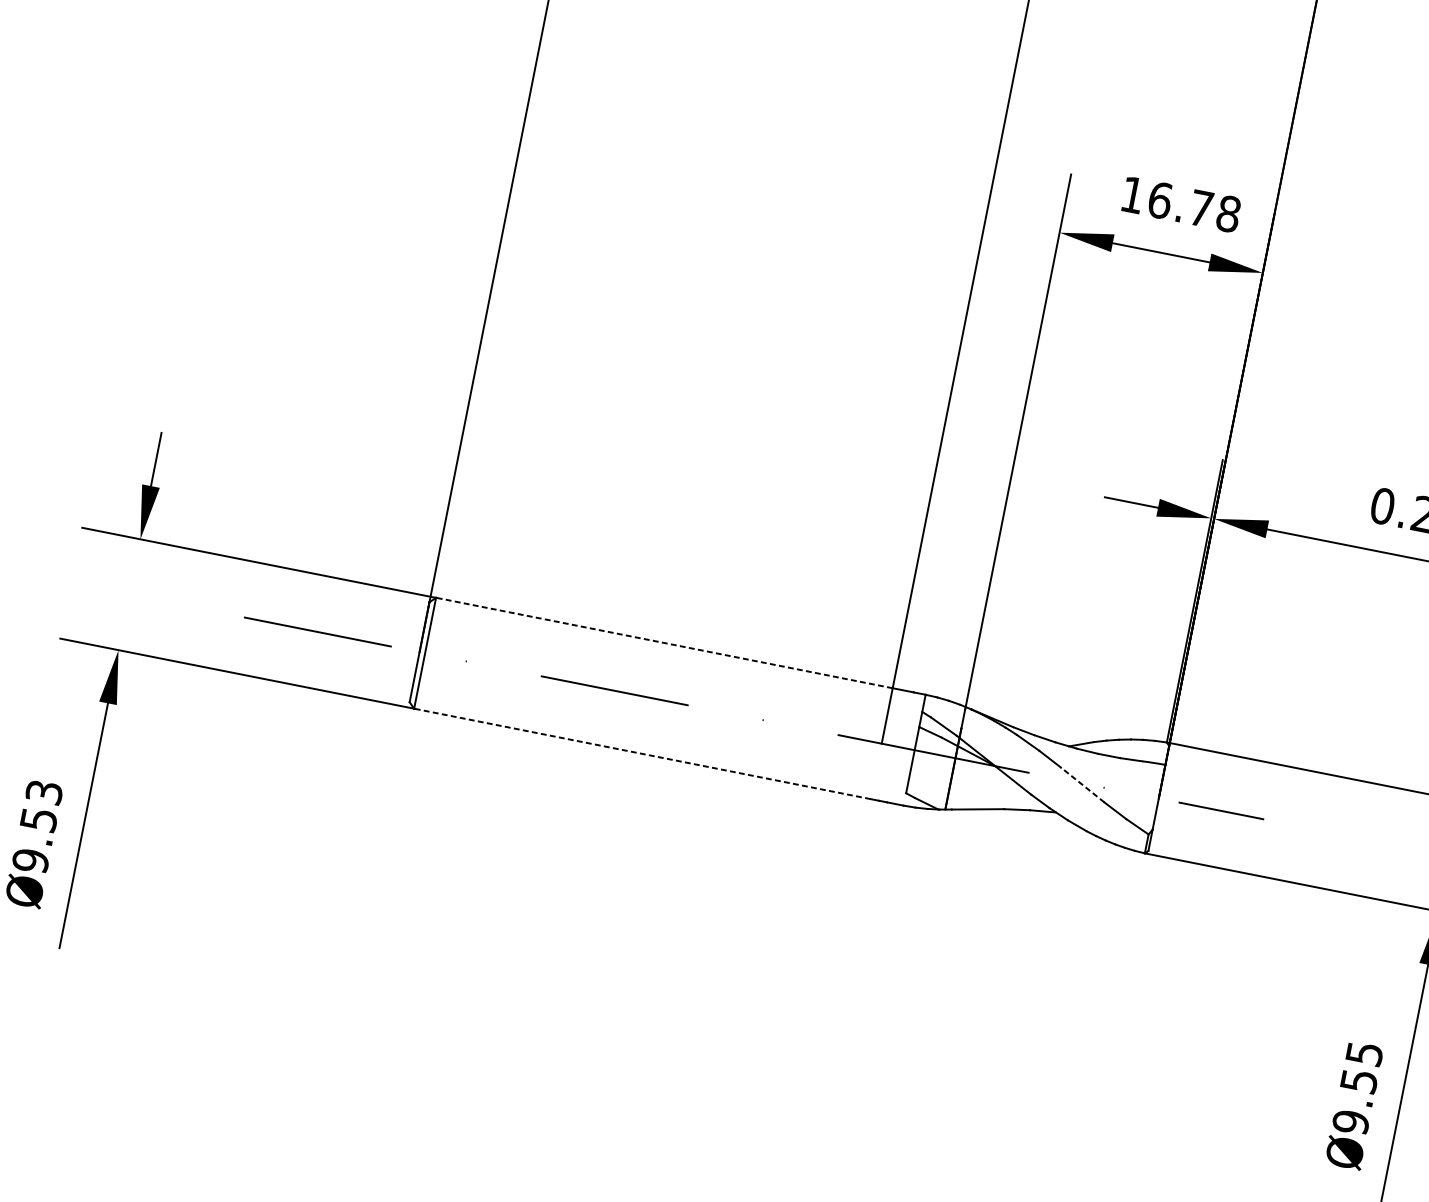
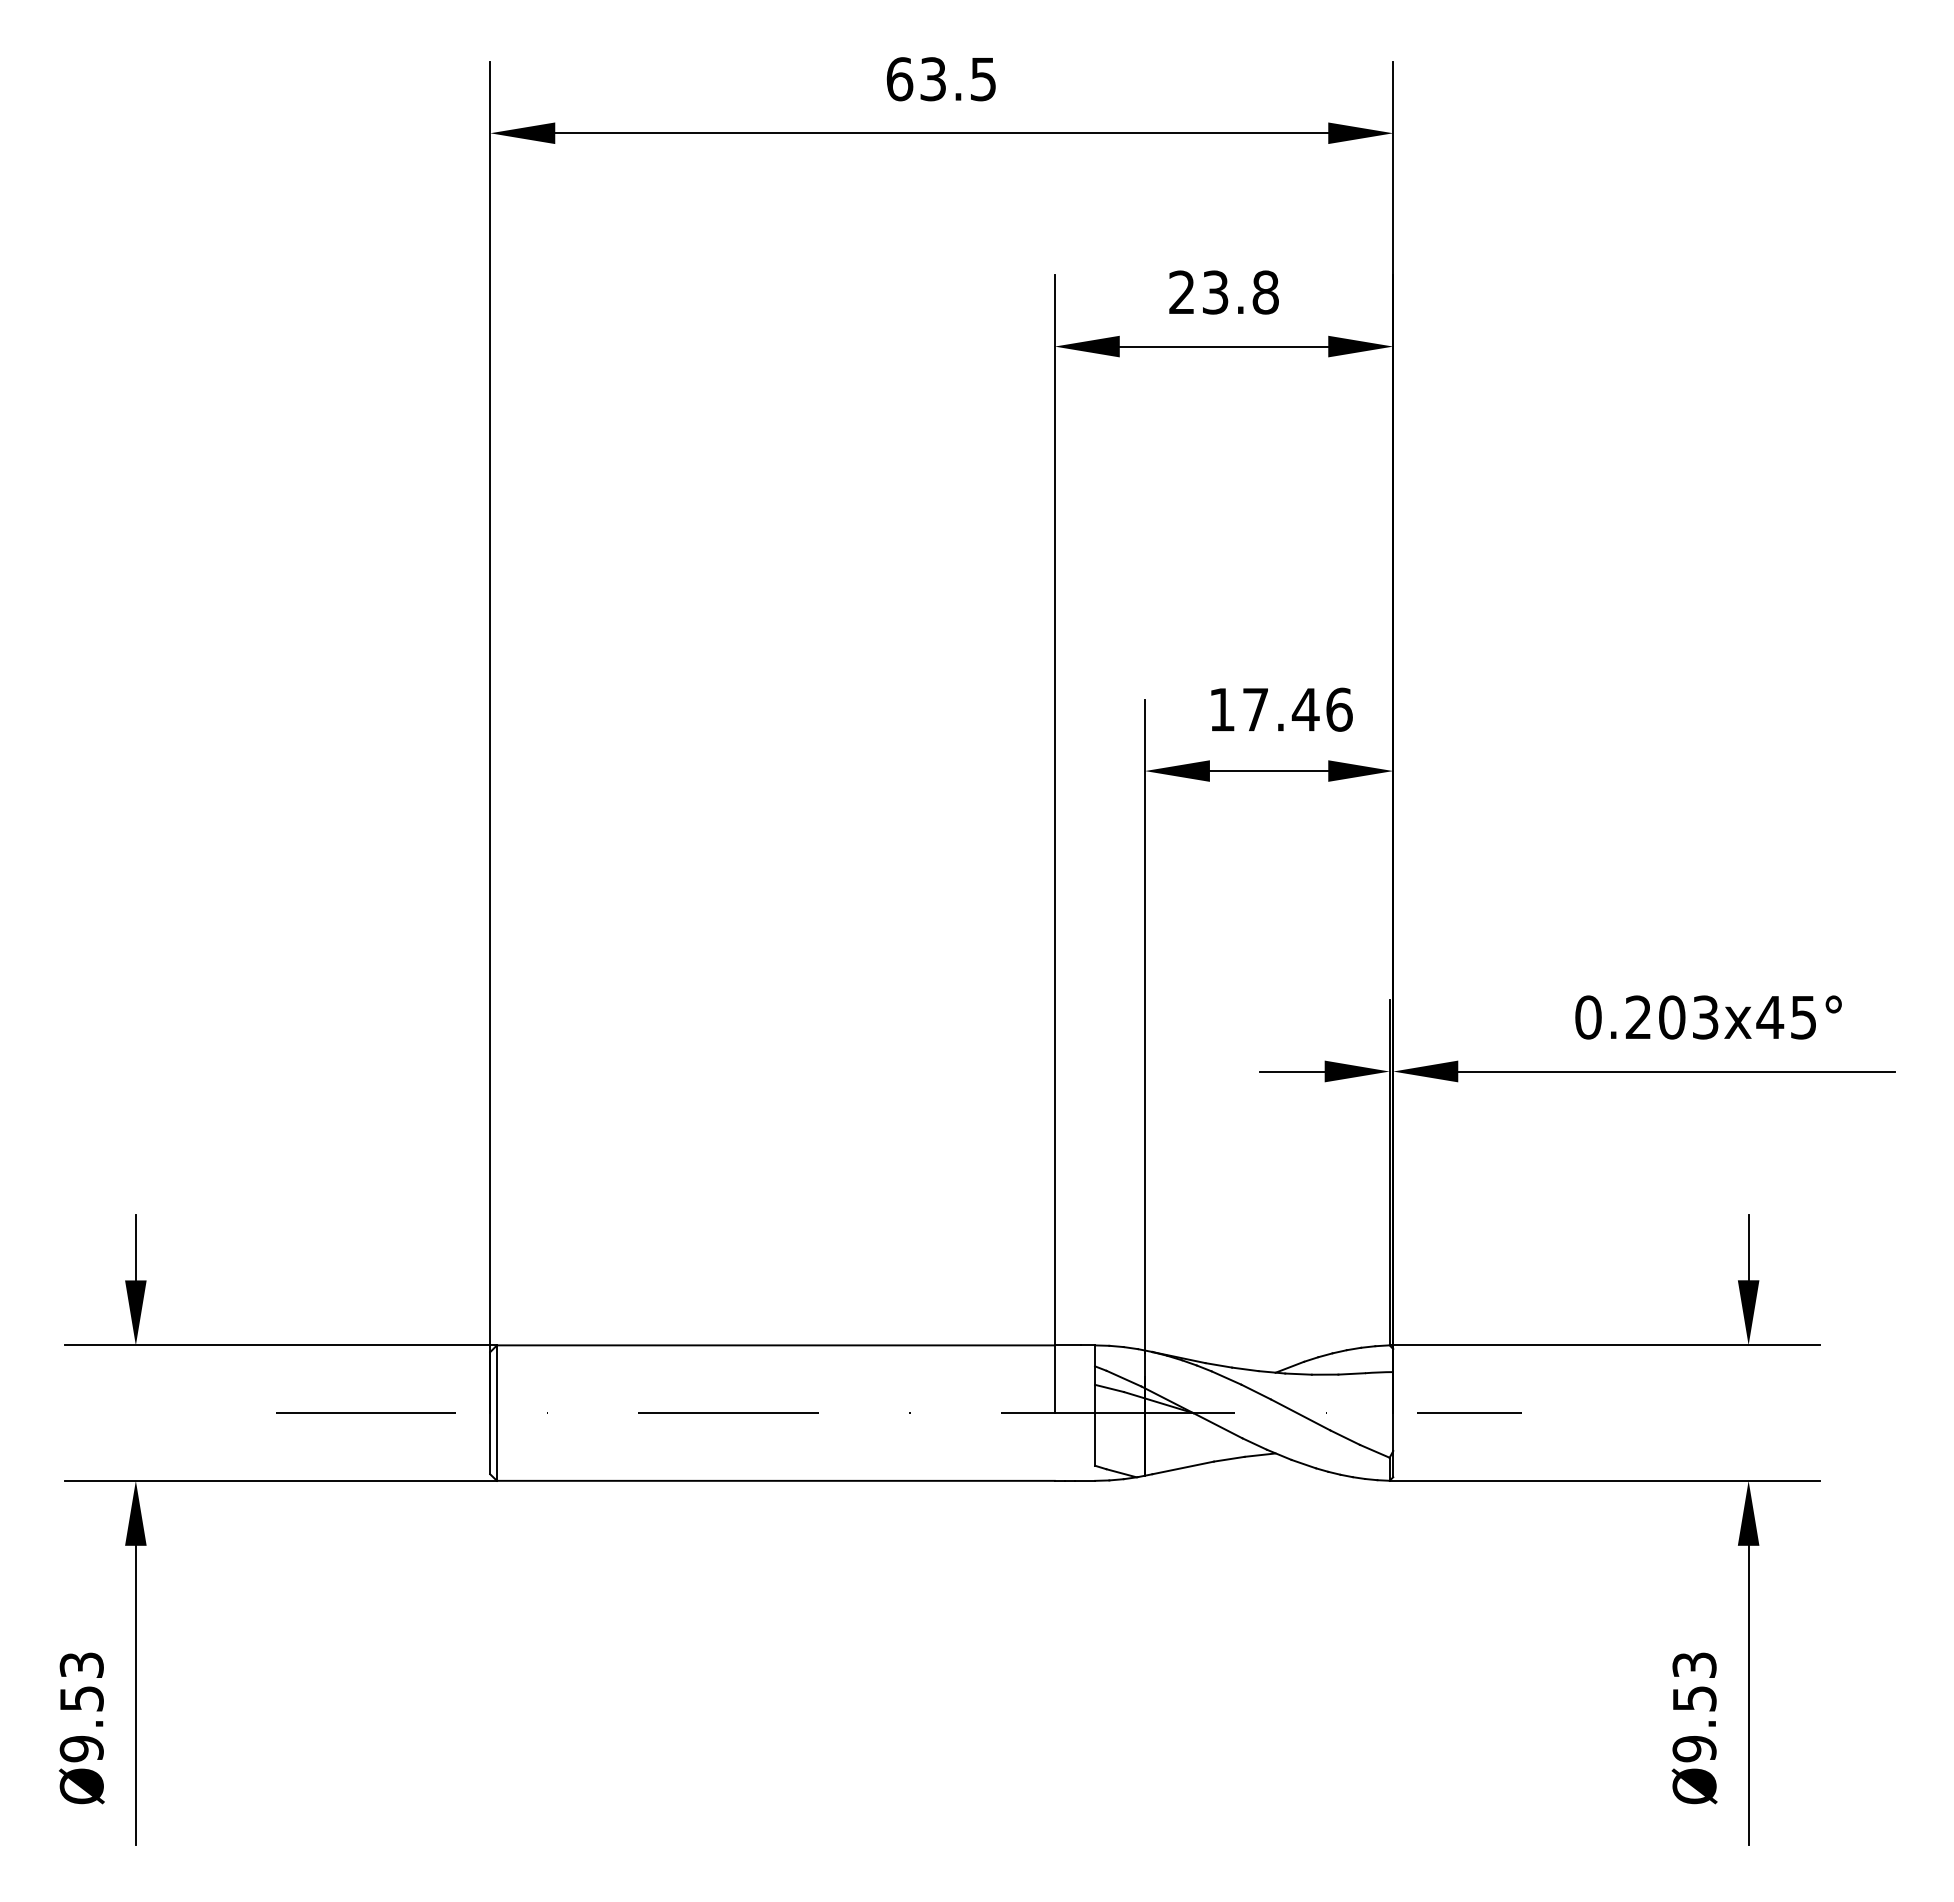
text: (1194, 207) -> (1297, 709), 16.78 -> 17.46
line: (664, 643) -> (775, 1345), dashed -> solid
line: (642, 753) -> (775, 1480), dashed -> solid
line: (1082, 784) -> (1300, 1414), dashed -> solid
text: (1363, 1052) -> (1693, 1664), Ø9.55 -> Ø9.53

